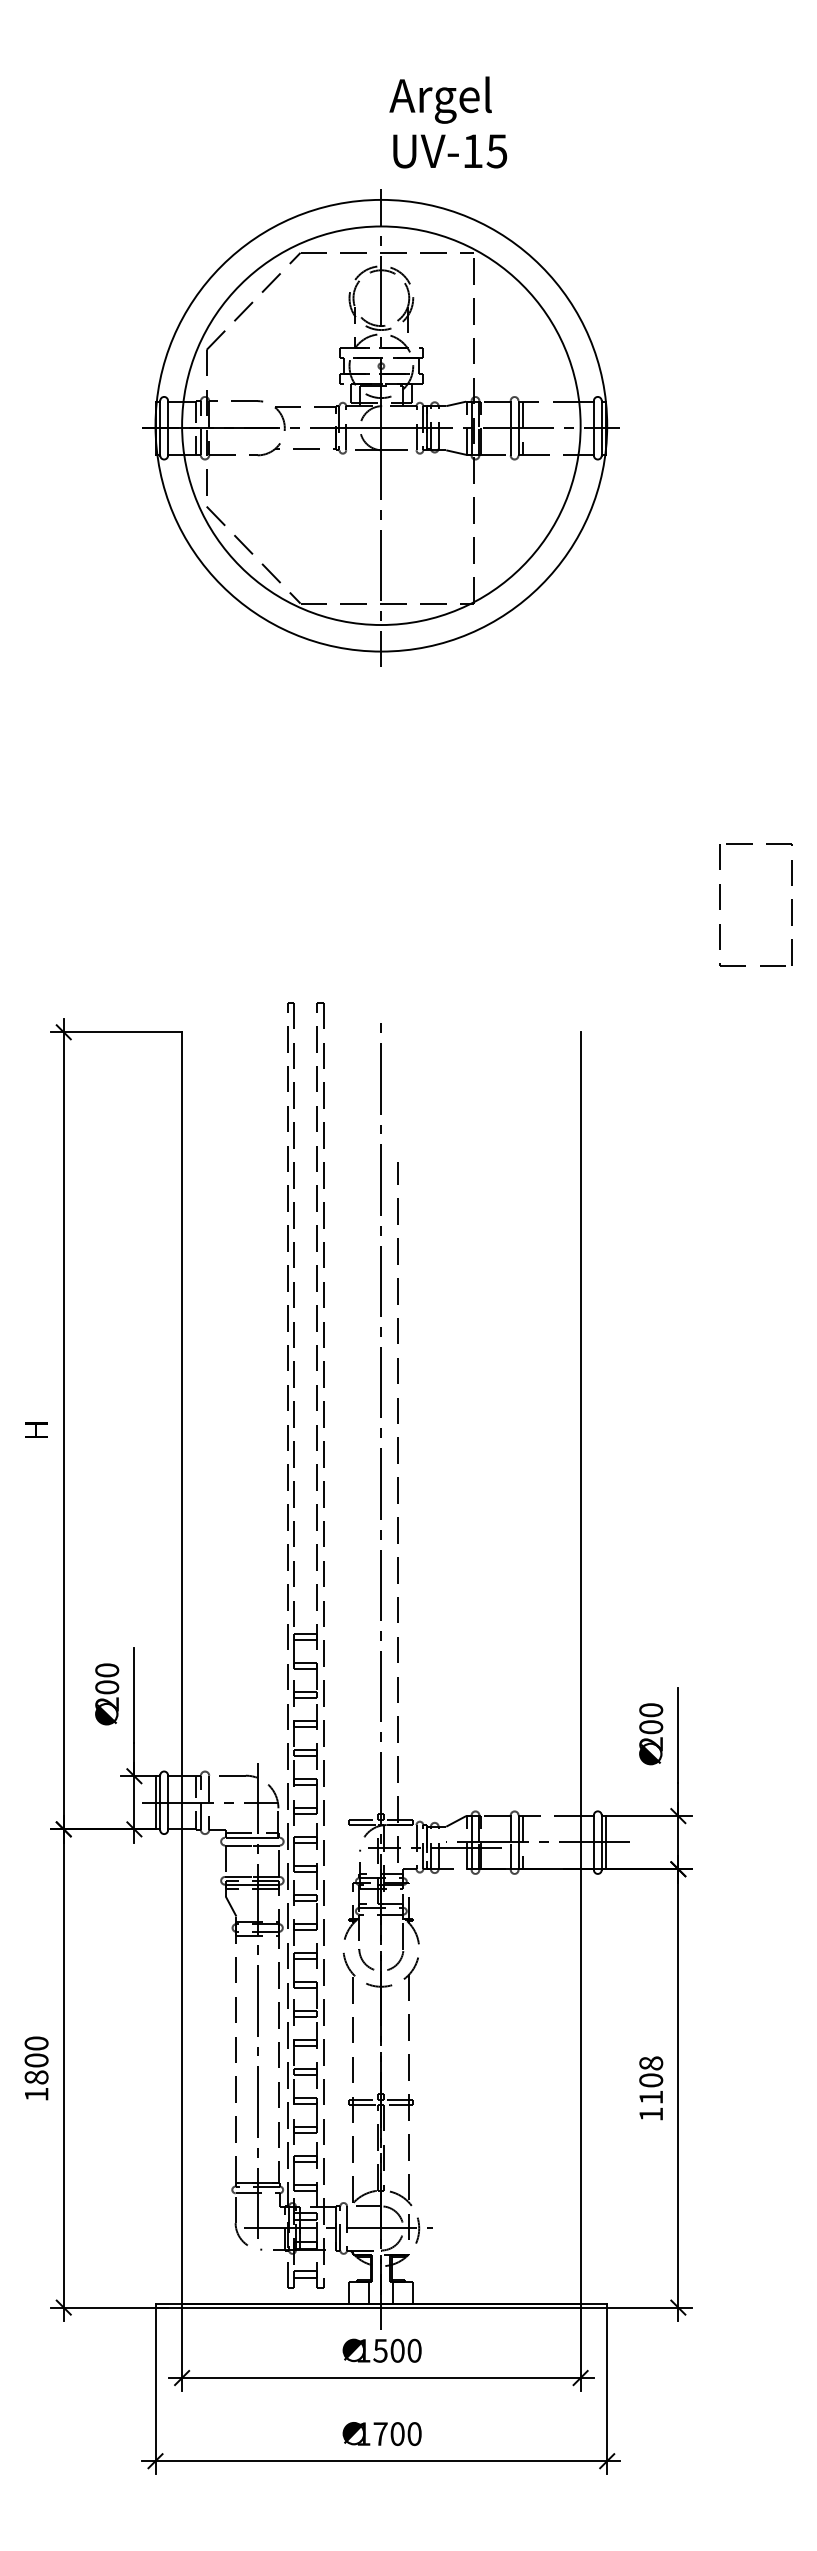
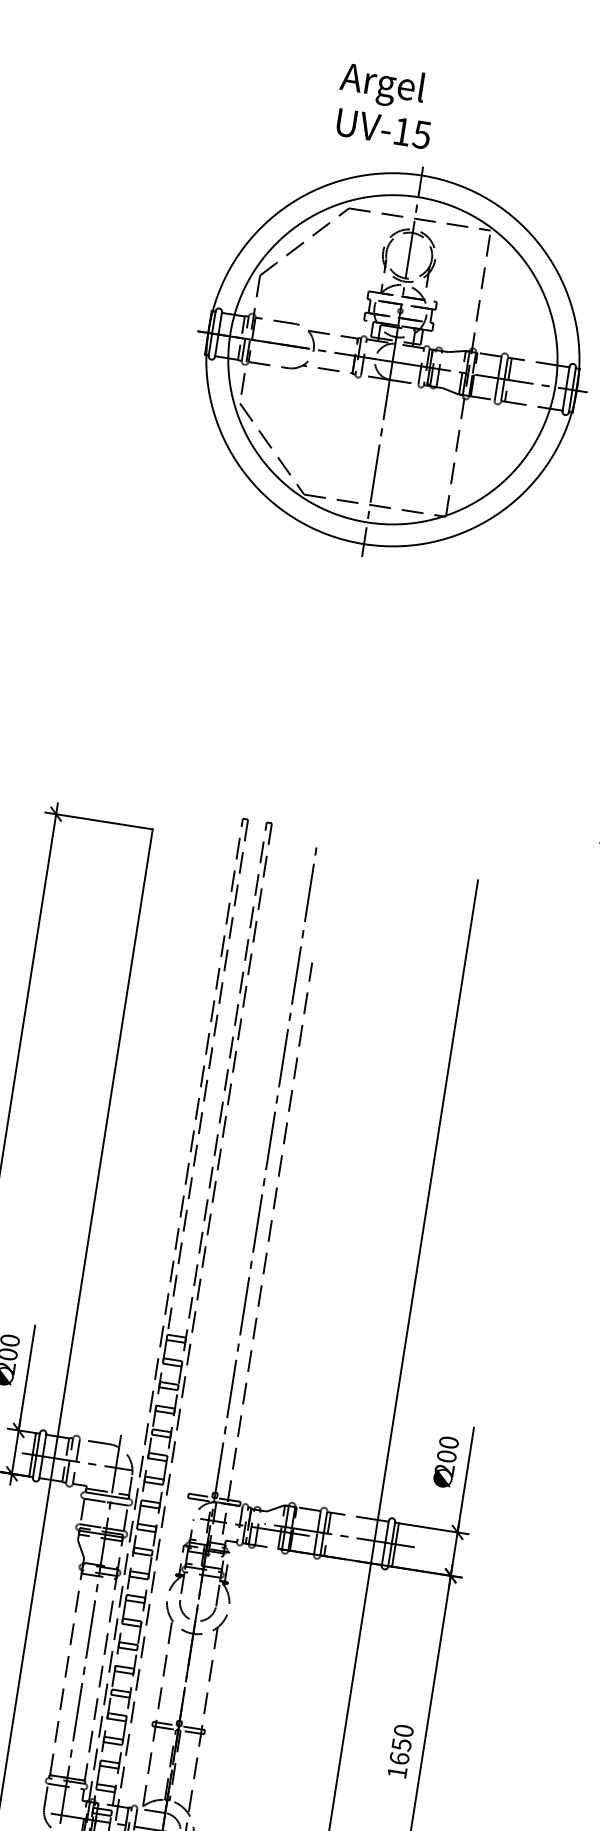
text: (448, 122) -> (386, 105), moved
text: (651, 2080) -> (401, 1744), 1108 -> 1650

